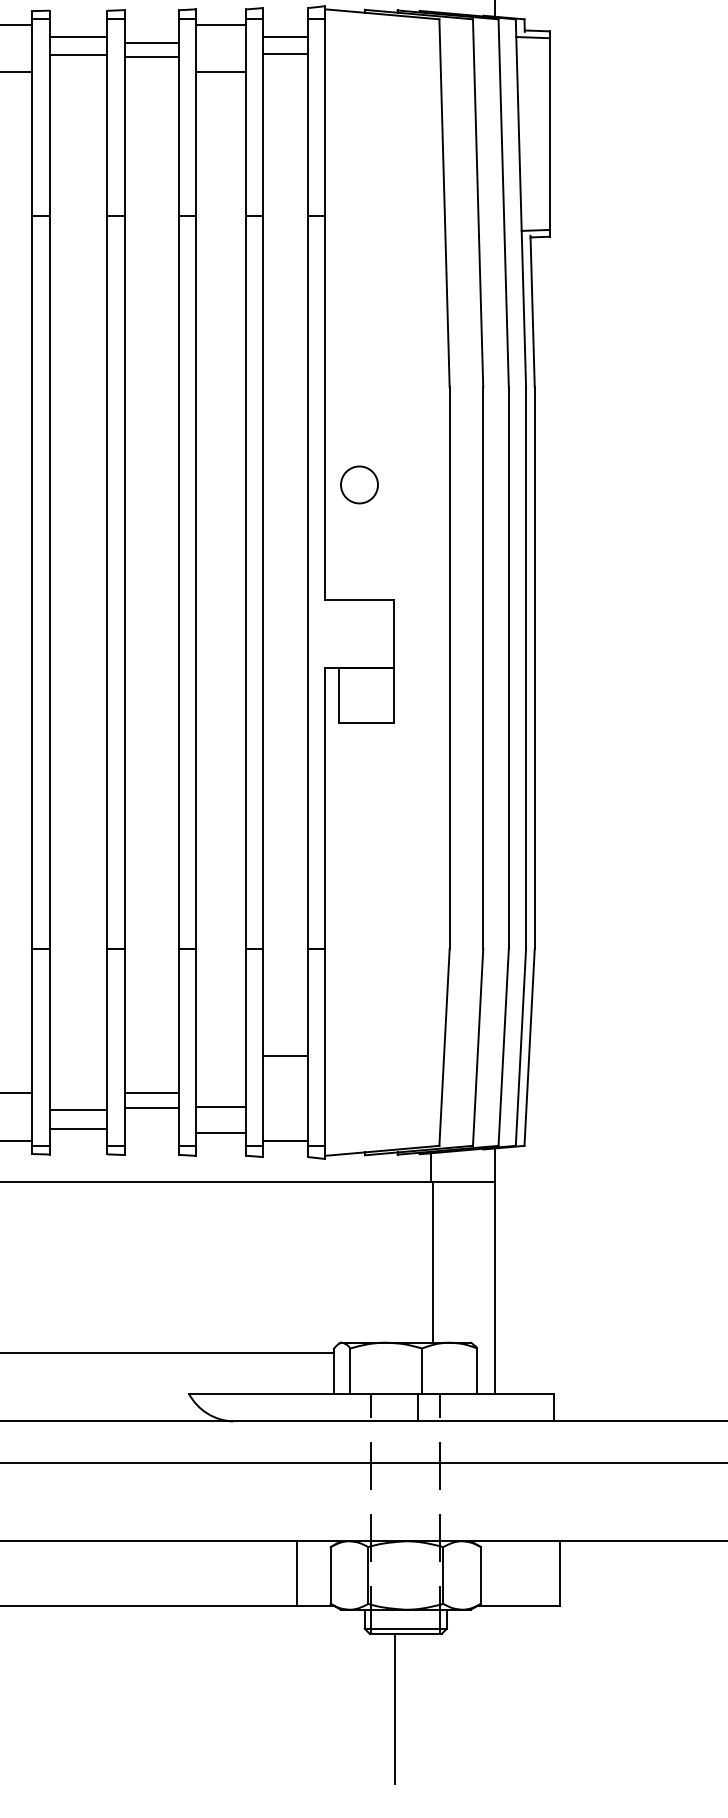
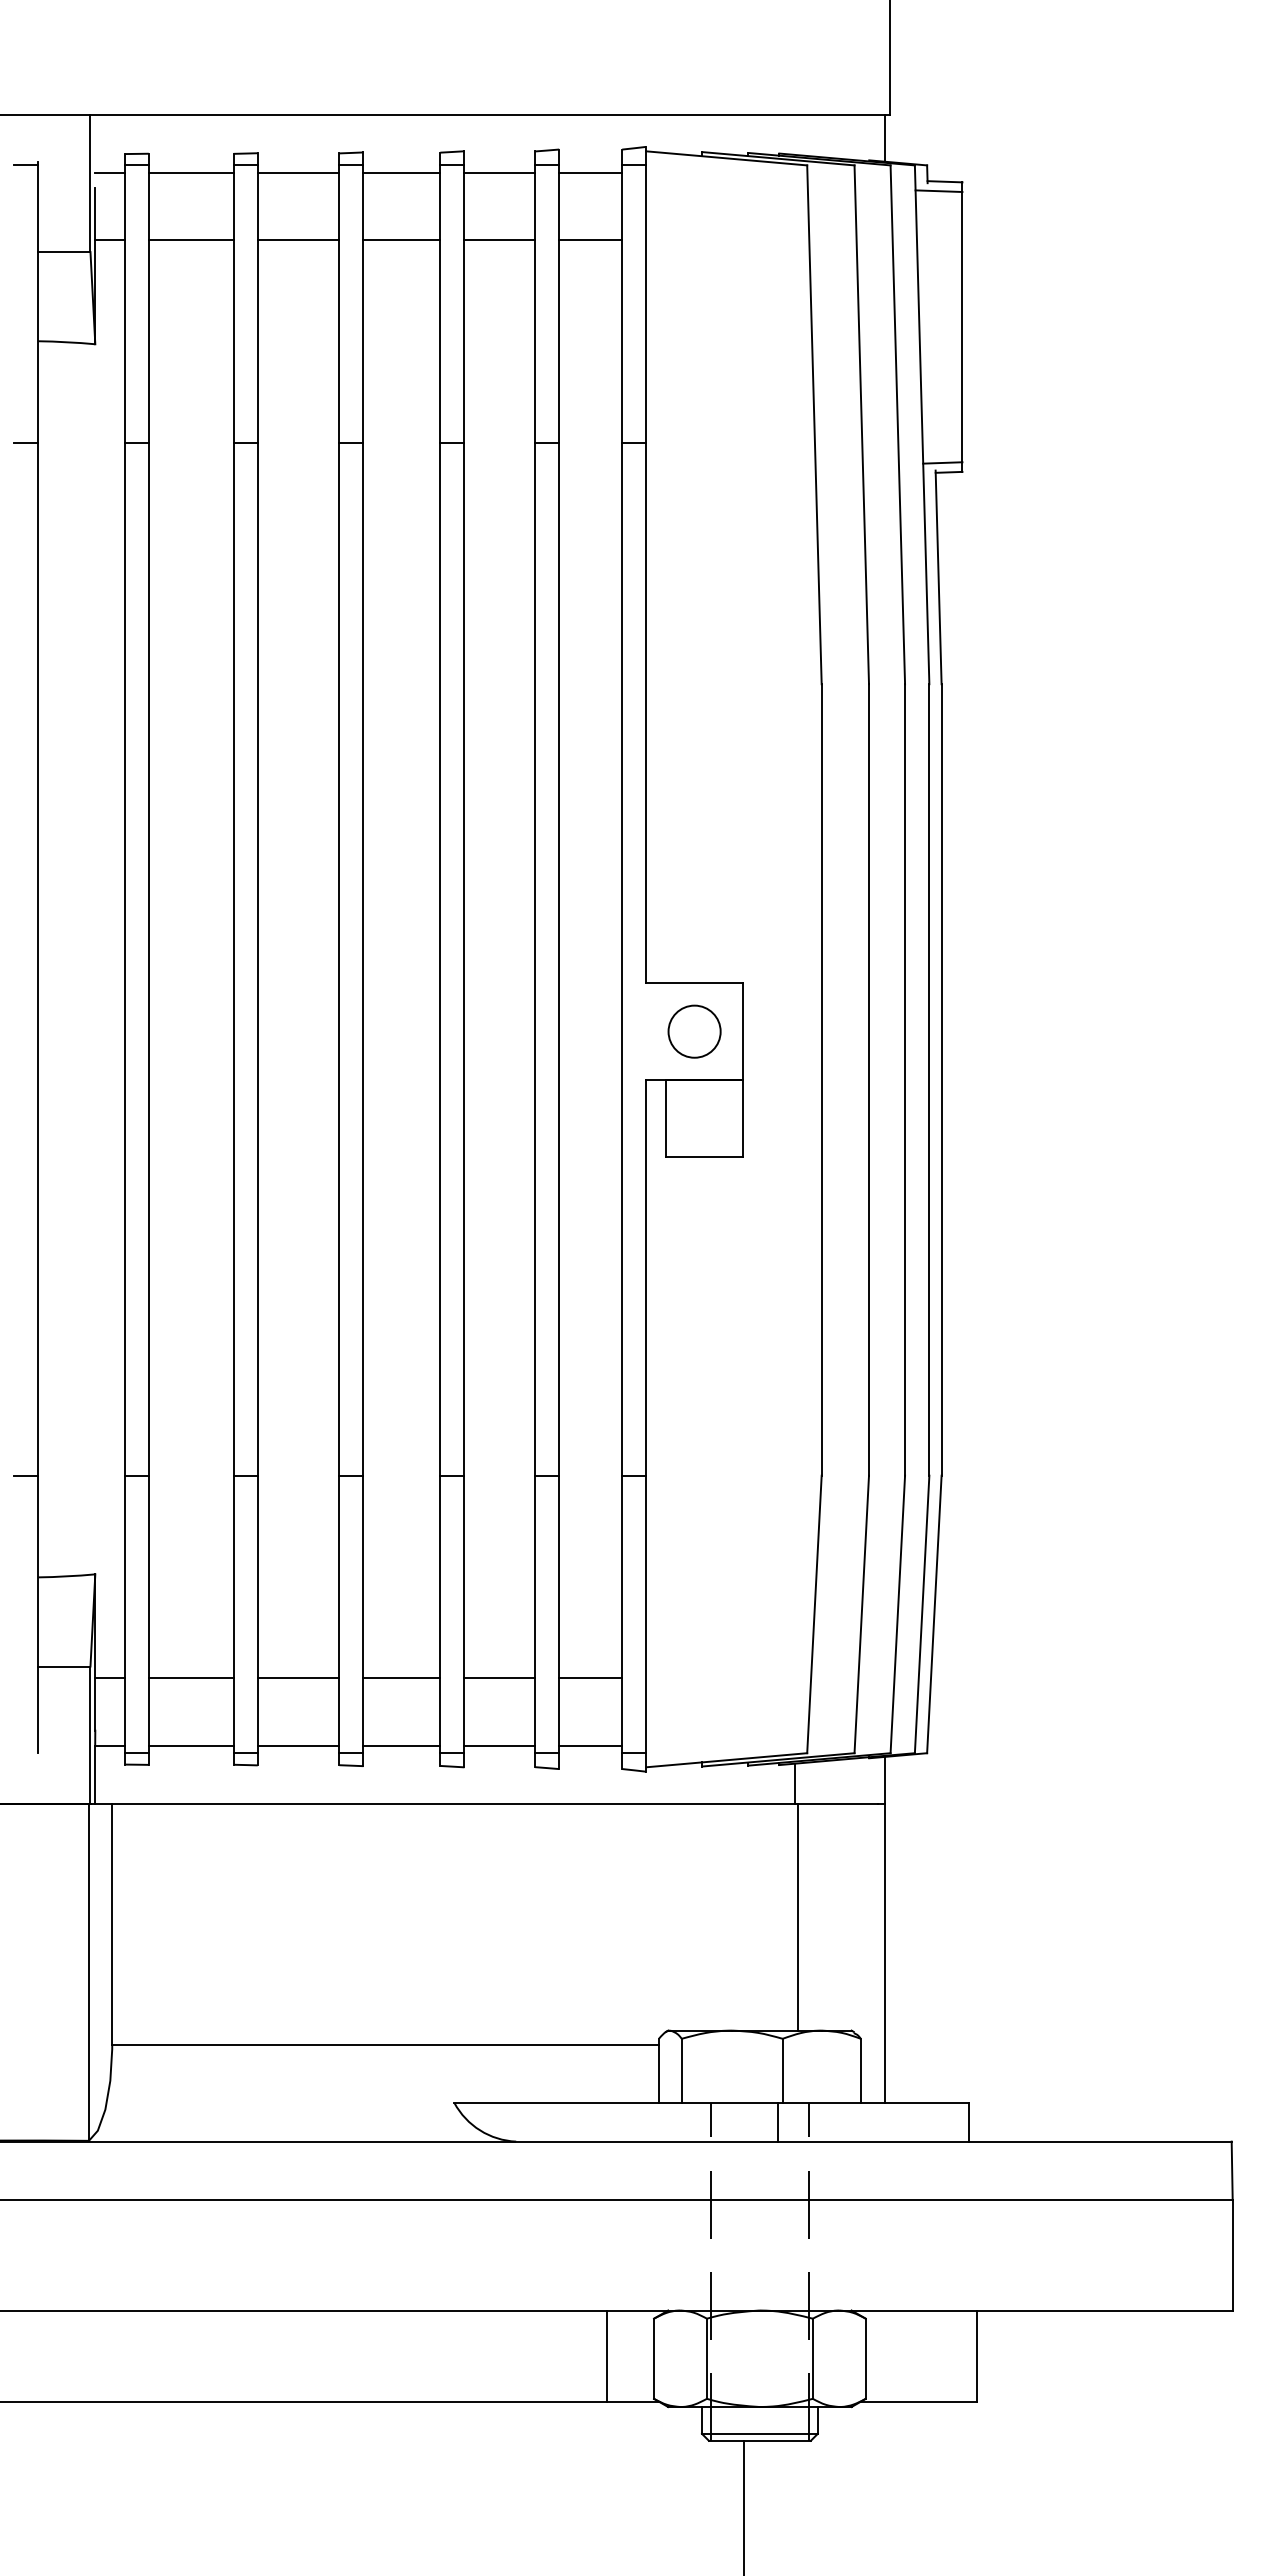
line: (78, 37) -> (298, 240), moved
line: (285, 37) -> (590, 240), moved
line: (151, 42) -> (401, 240), moved
line: (78, 54) -> (298, 172), moved
line: (285, 54) -> (590, 172), moved
line: (151, 56) -> (401, 172), moved
circle: (359, 484) -> (694, 1031), moved
line: (285, 1055) -> (590, 1678), moved
line: (221, 1106) -> (499, 1745), moved
line: (151, 1107) -> (401, 1745), moved
line: (78, 1109) -> (298, 1745), moved
line: (78, 1129) -> (298, 1678), moved
line: (221, 1133) -> (499, 1678), moved

